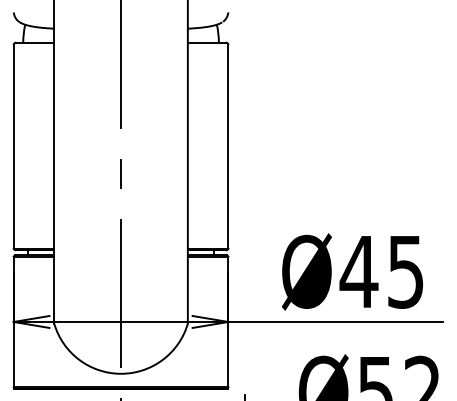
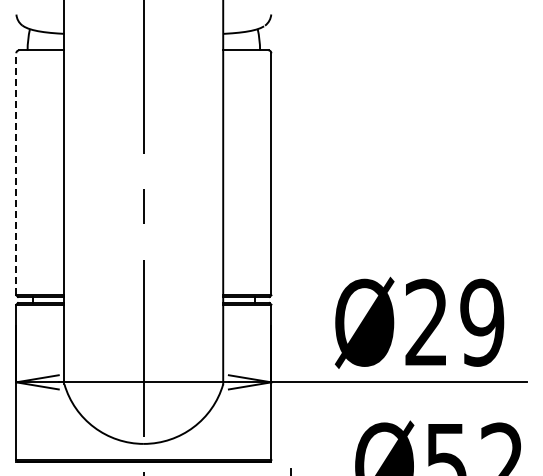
line: (13, 146) -> (16, 173), solid -> dashed
text: (381, 271) -> (453, 322), Ø45 -> Ø29

